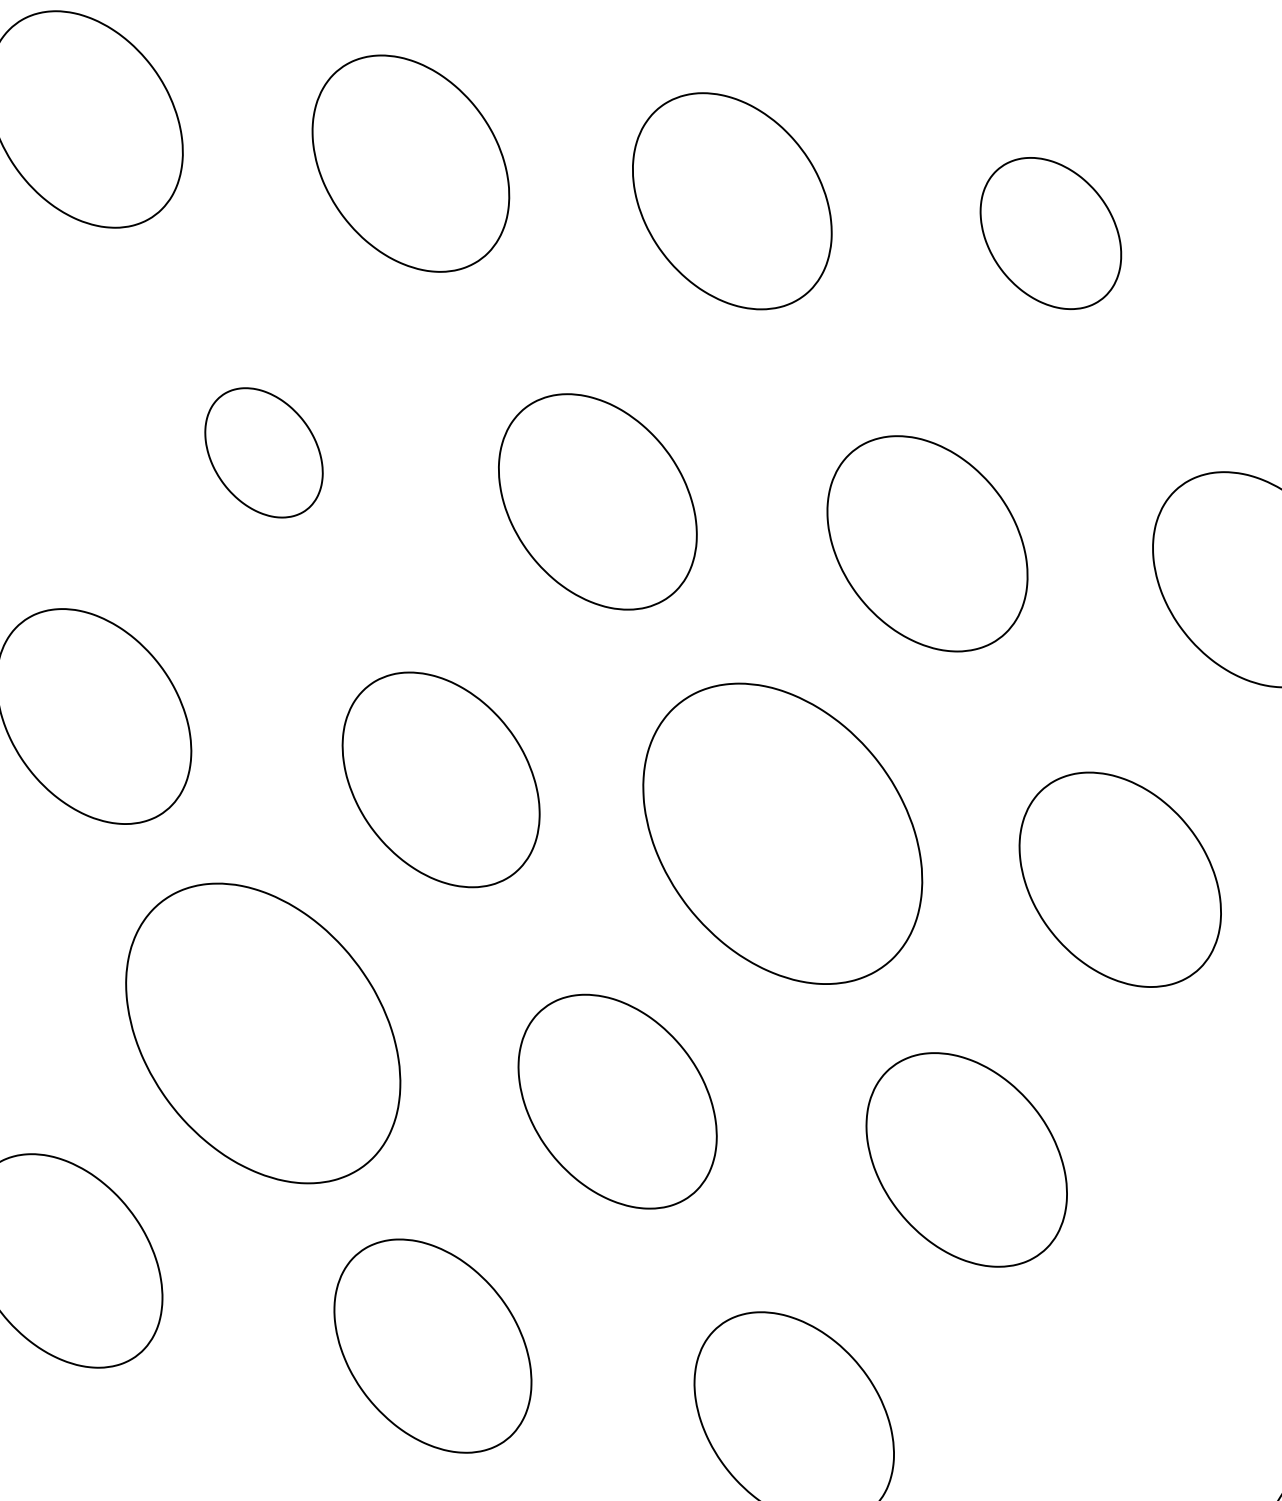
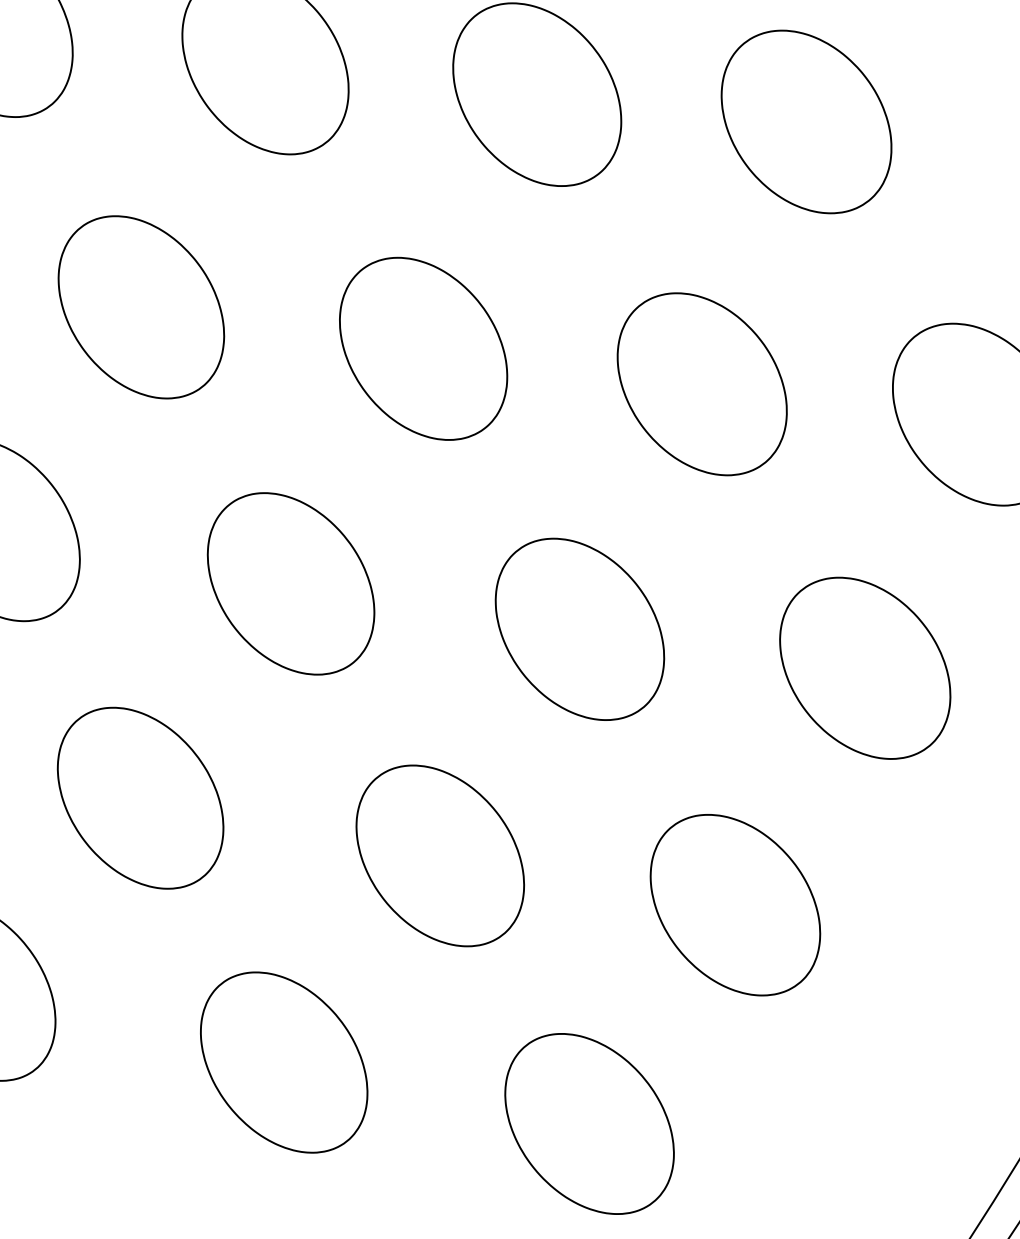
part: (1050, 233) -> (806, 121), size x1.43
part: (263, 452) -> (140, 307), size x1.67
part: (782, 833) -> (579, 629), size x0.71
part: (262, 1033) -> (140, 798), size x0.71

